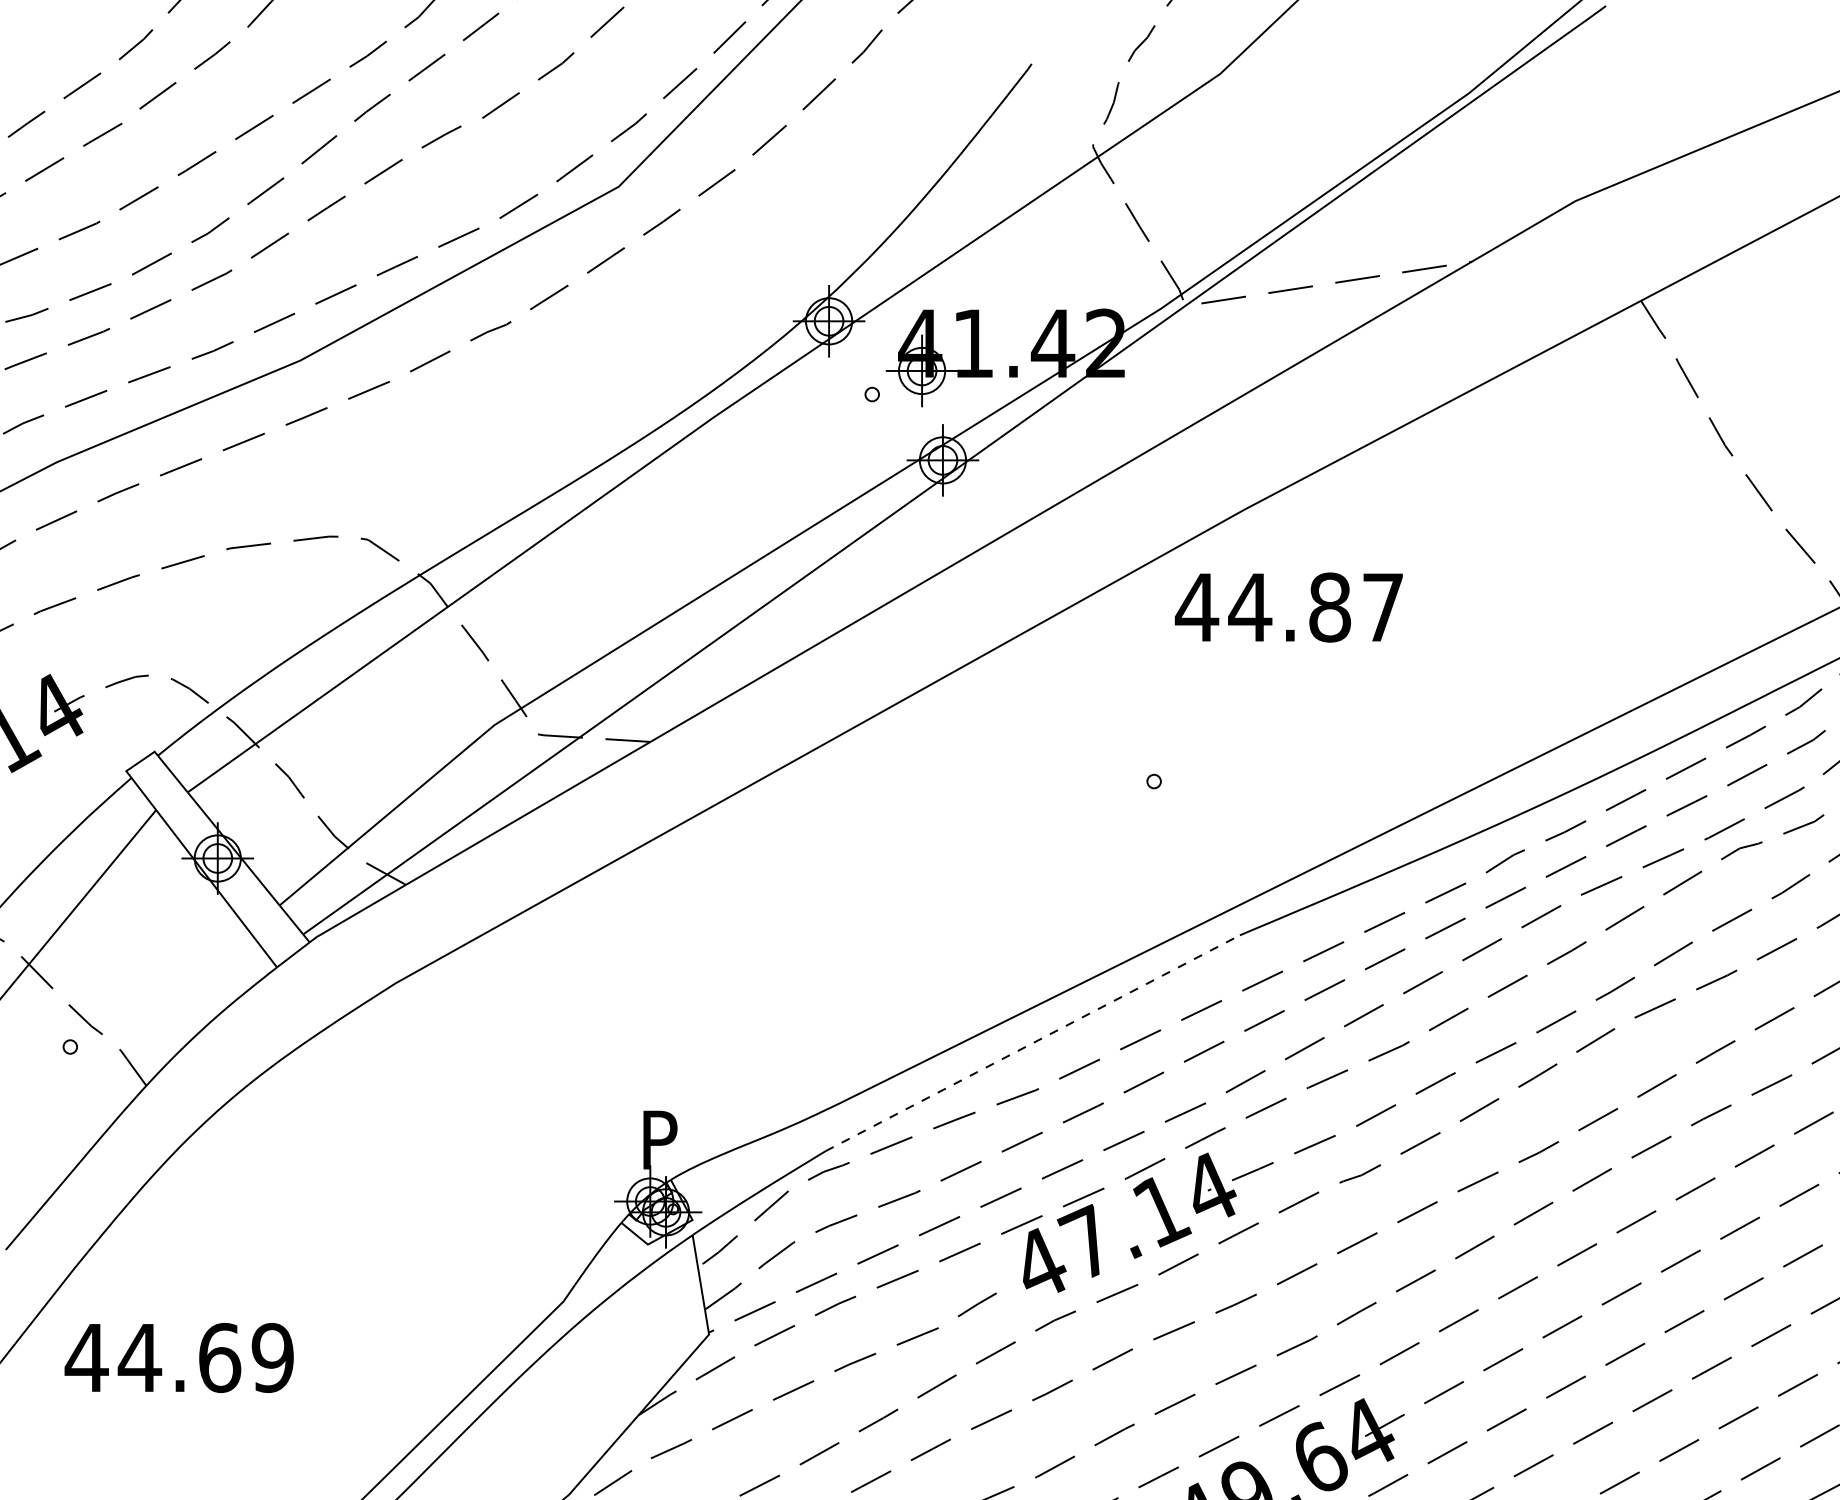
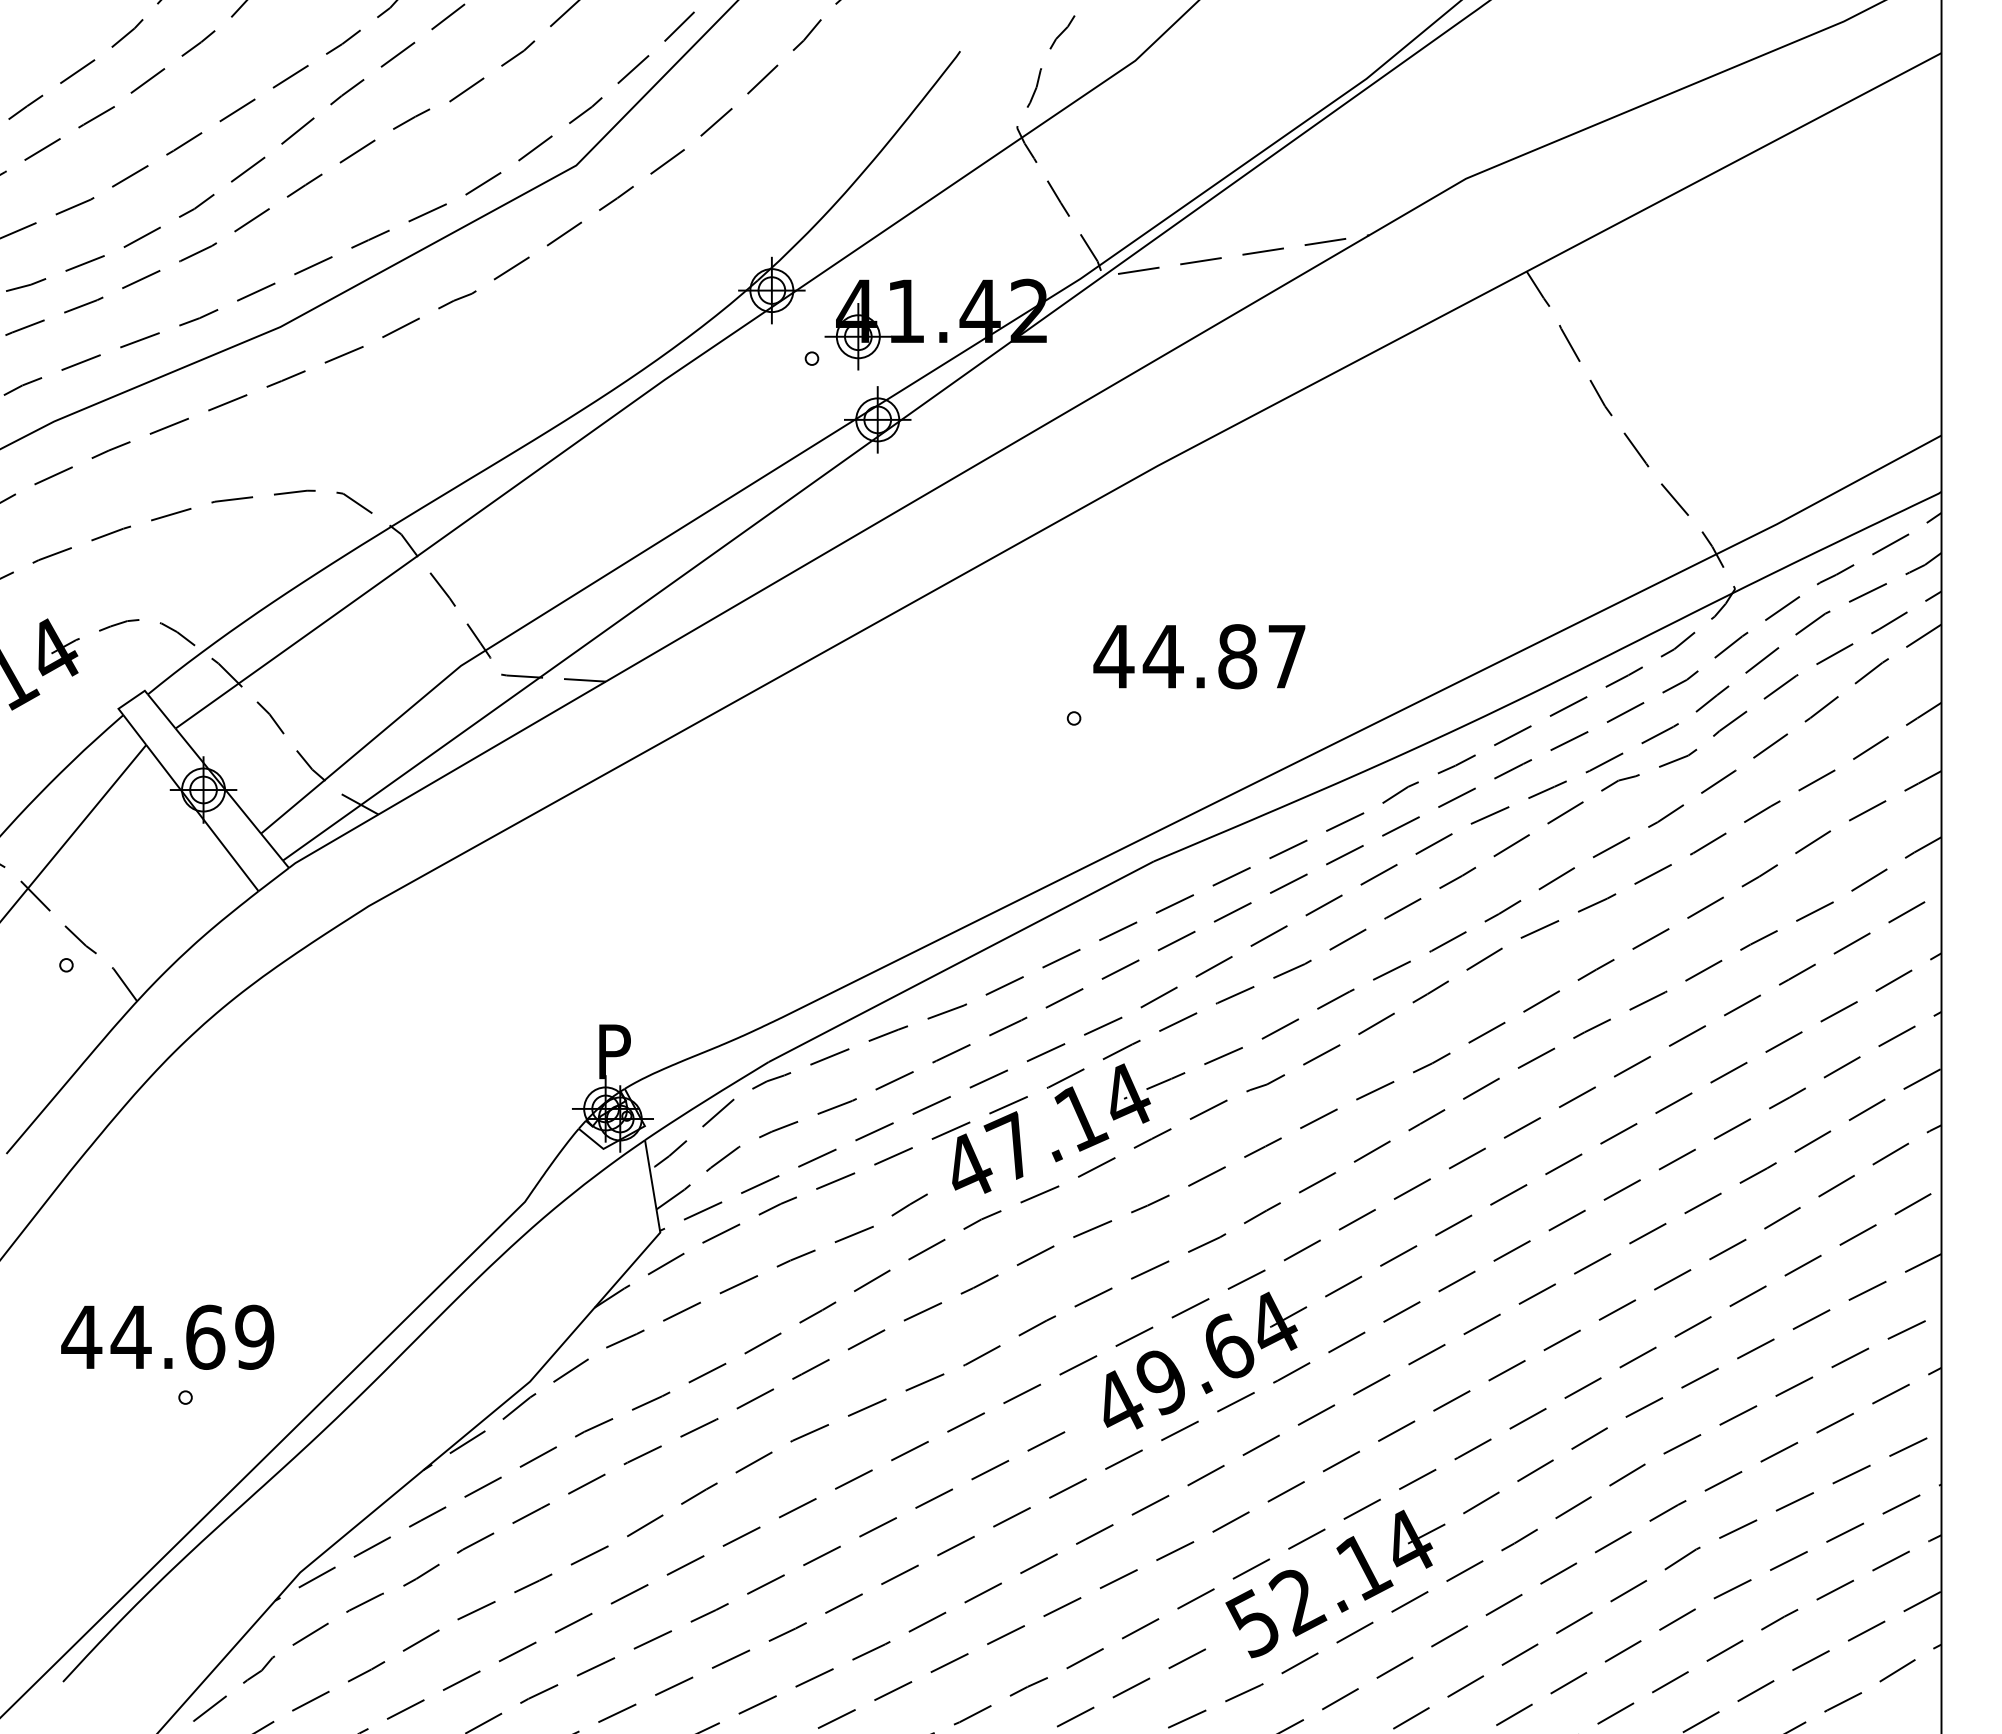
text: (1289, 607) -> (1199, 656), moved
line: (1033, 1042) -> (961, 961), dashed -> solid
text: (179, 1357) -> (167, 1336), moved

